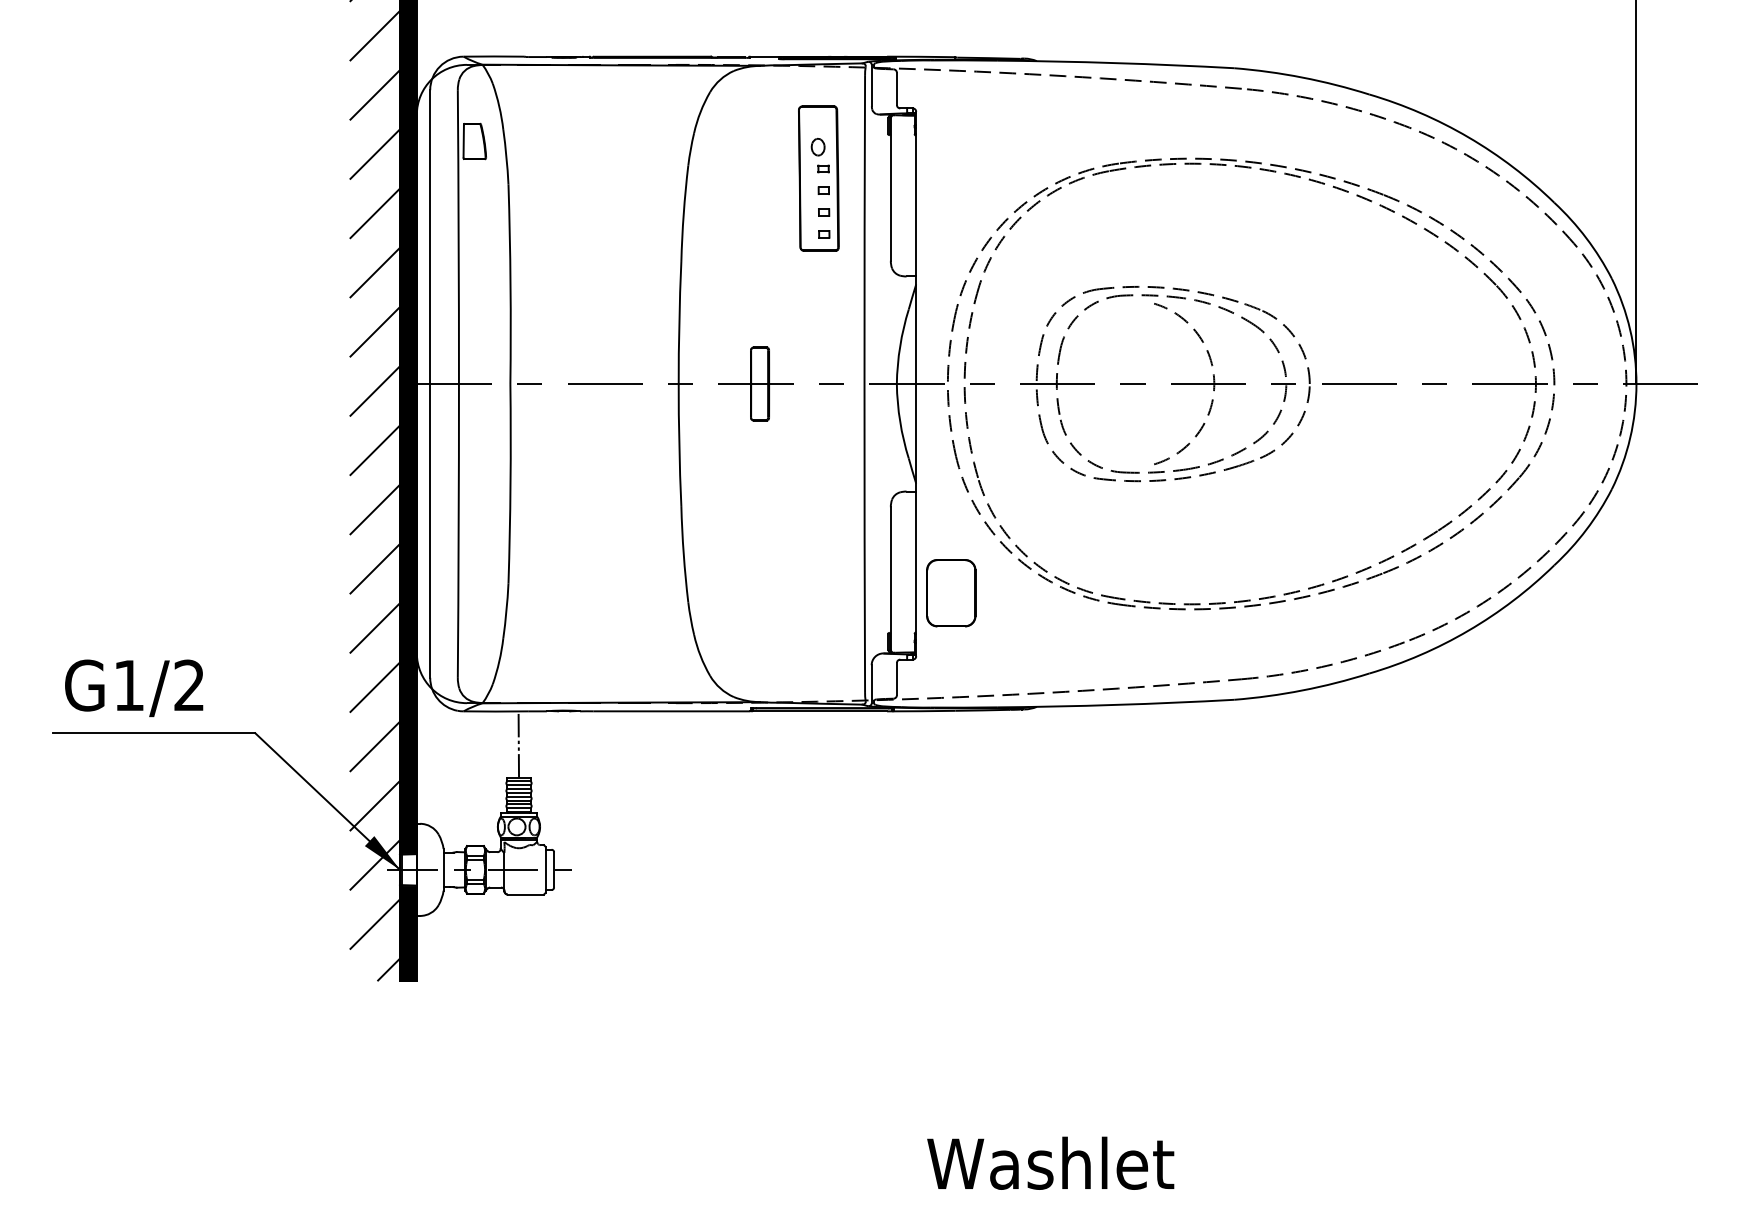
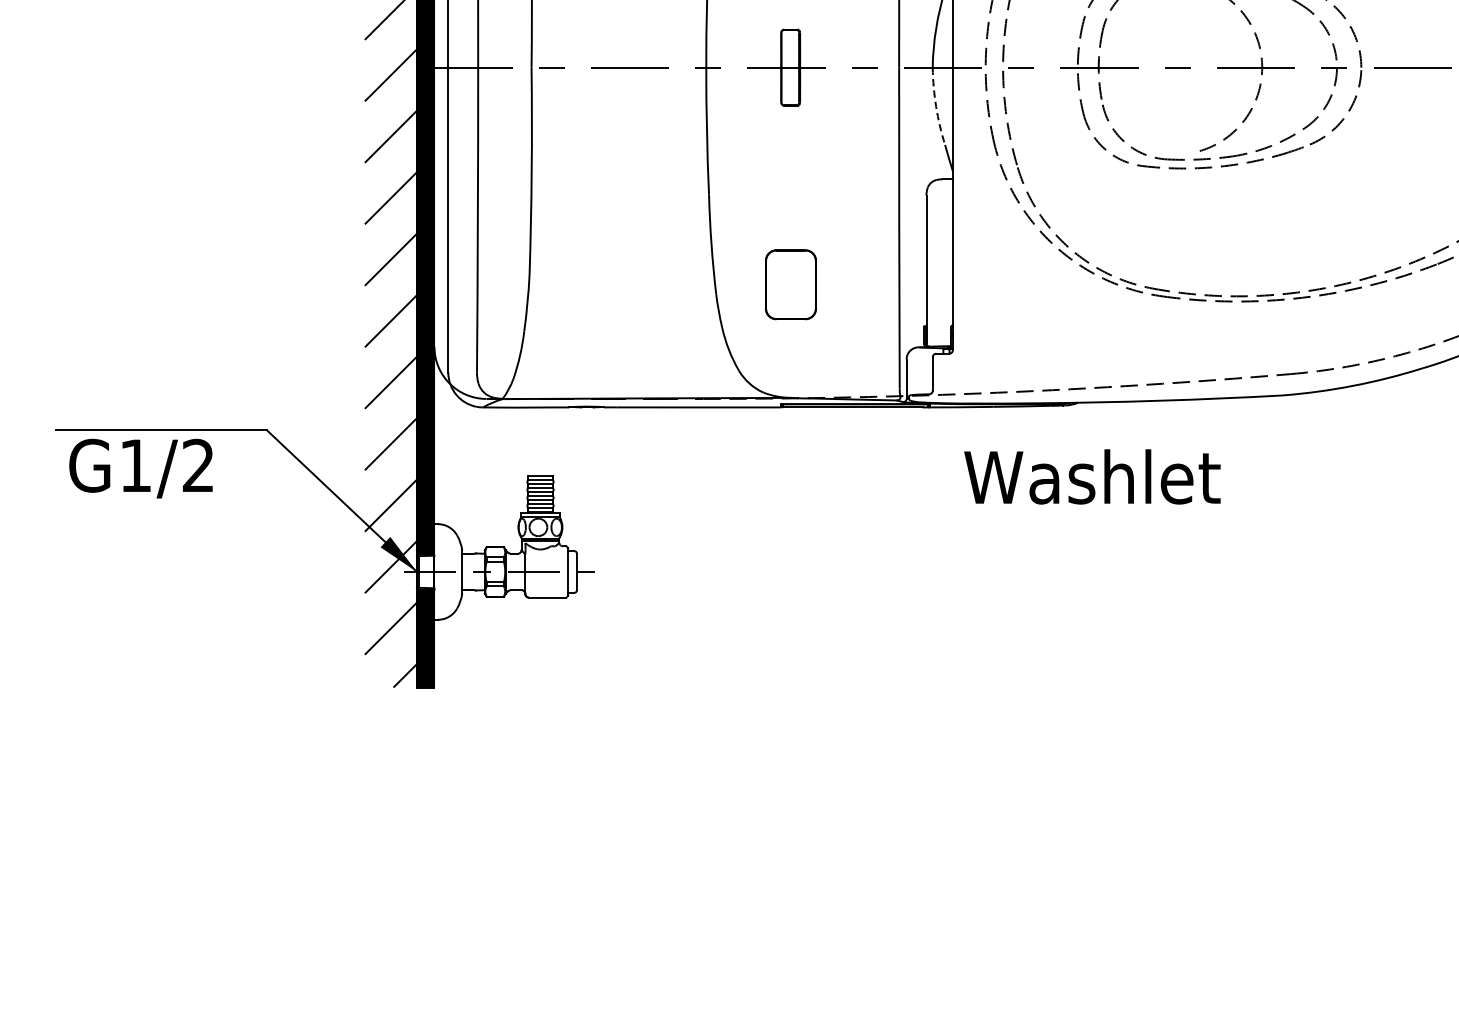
arc: (900, 421) -> (936, 106), solid -> dashed
part: (951, 593) -> (791, 285), moved
text: (134, 688) -> (141, 468), moved
line: (518, 744) -> (539, 441), removed
text: (1050, 1162) -> (1092, 476), moved

